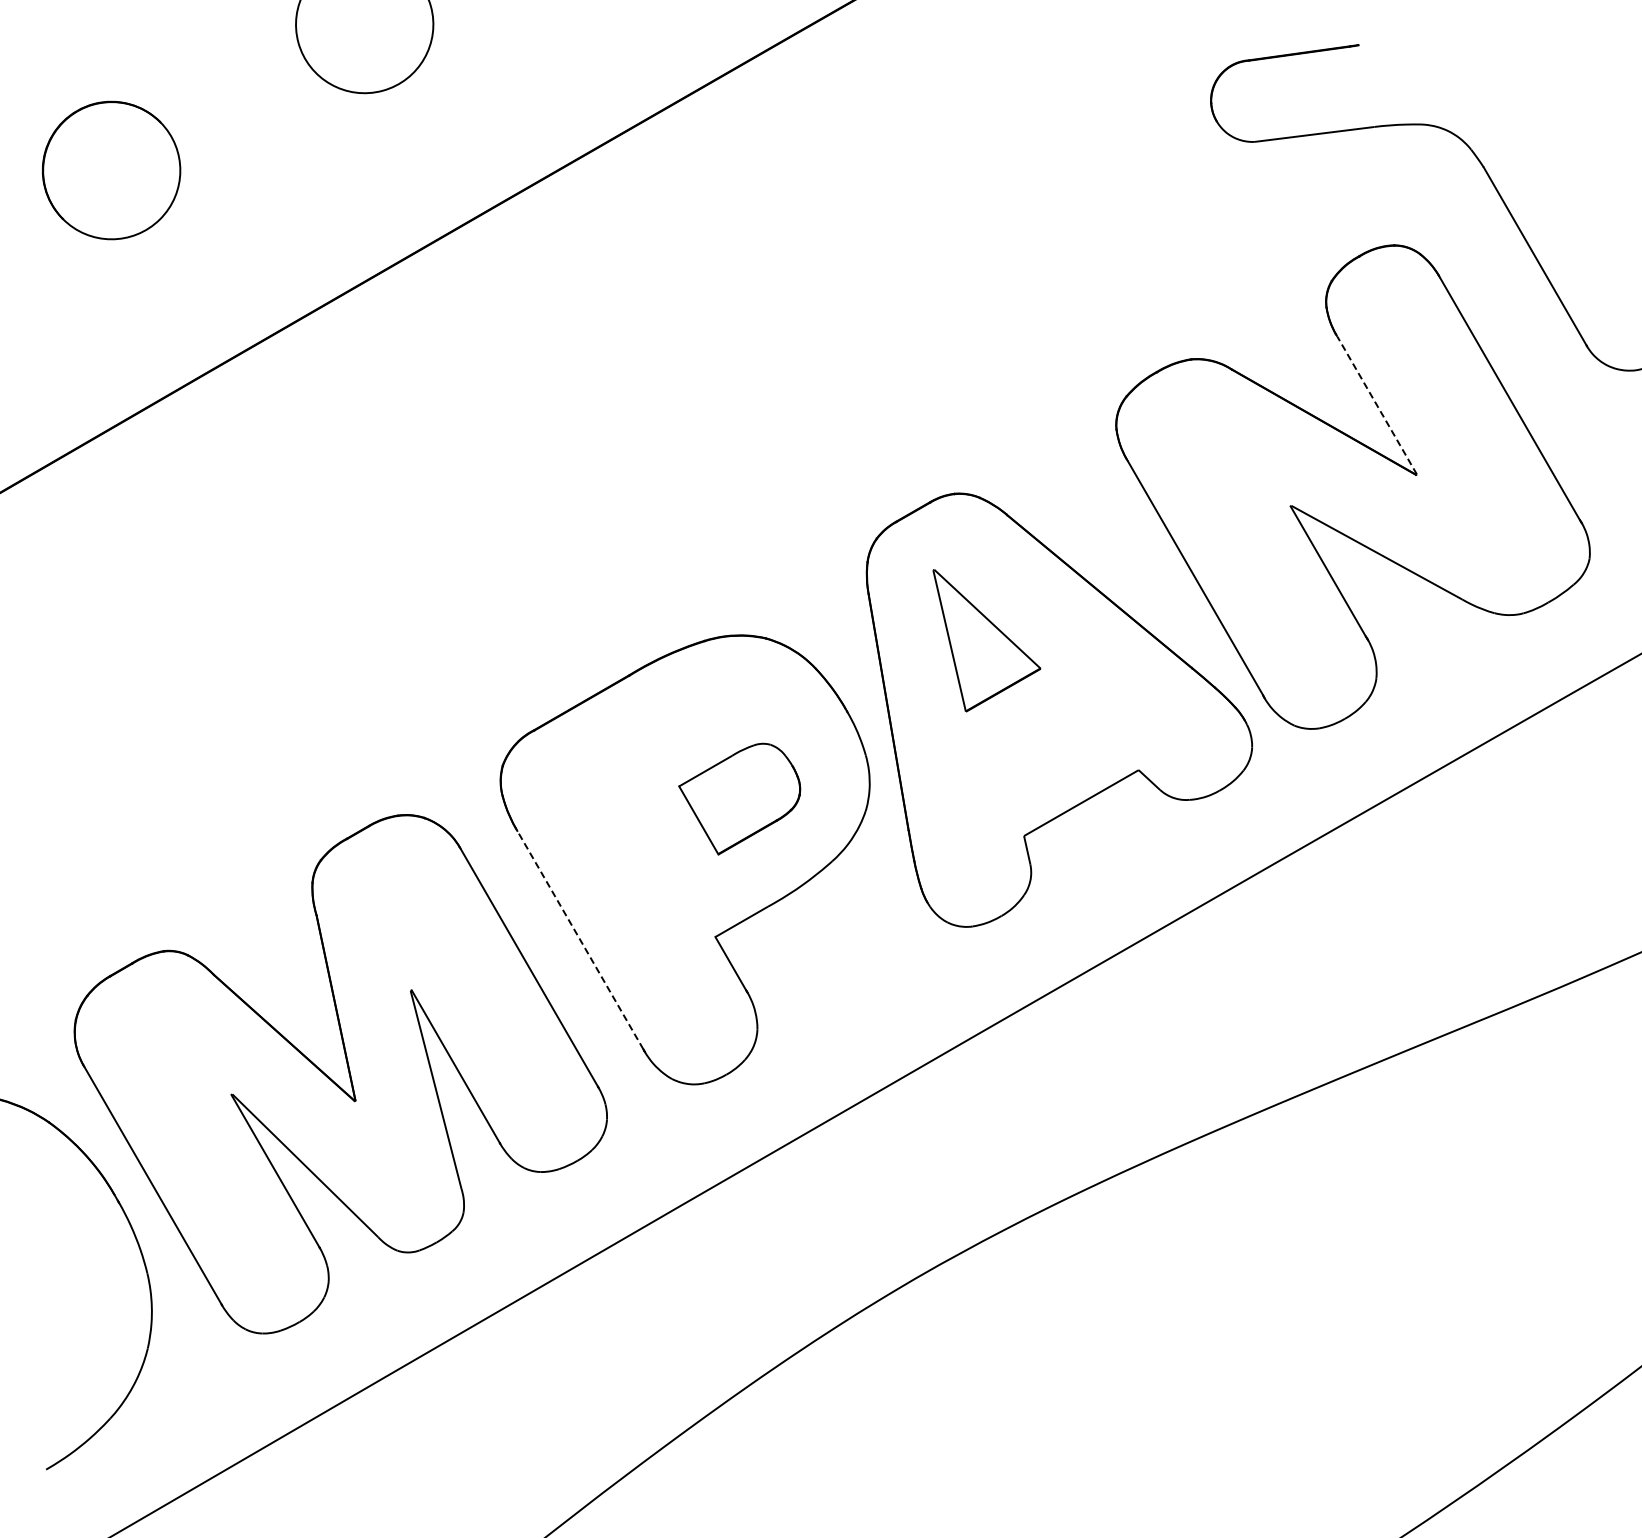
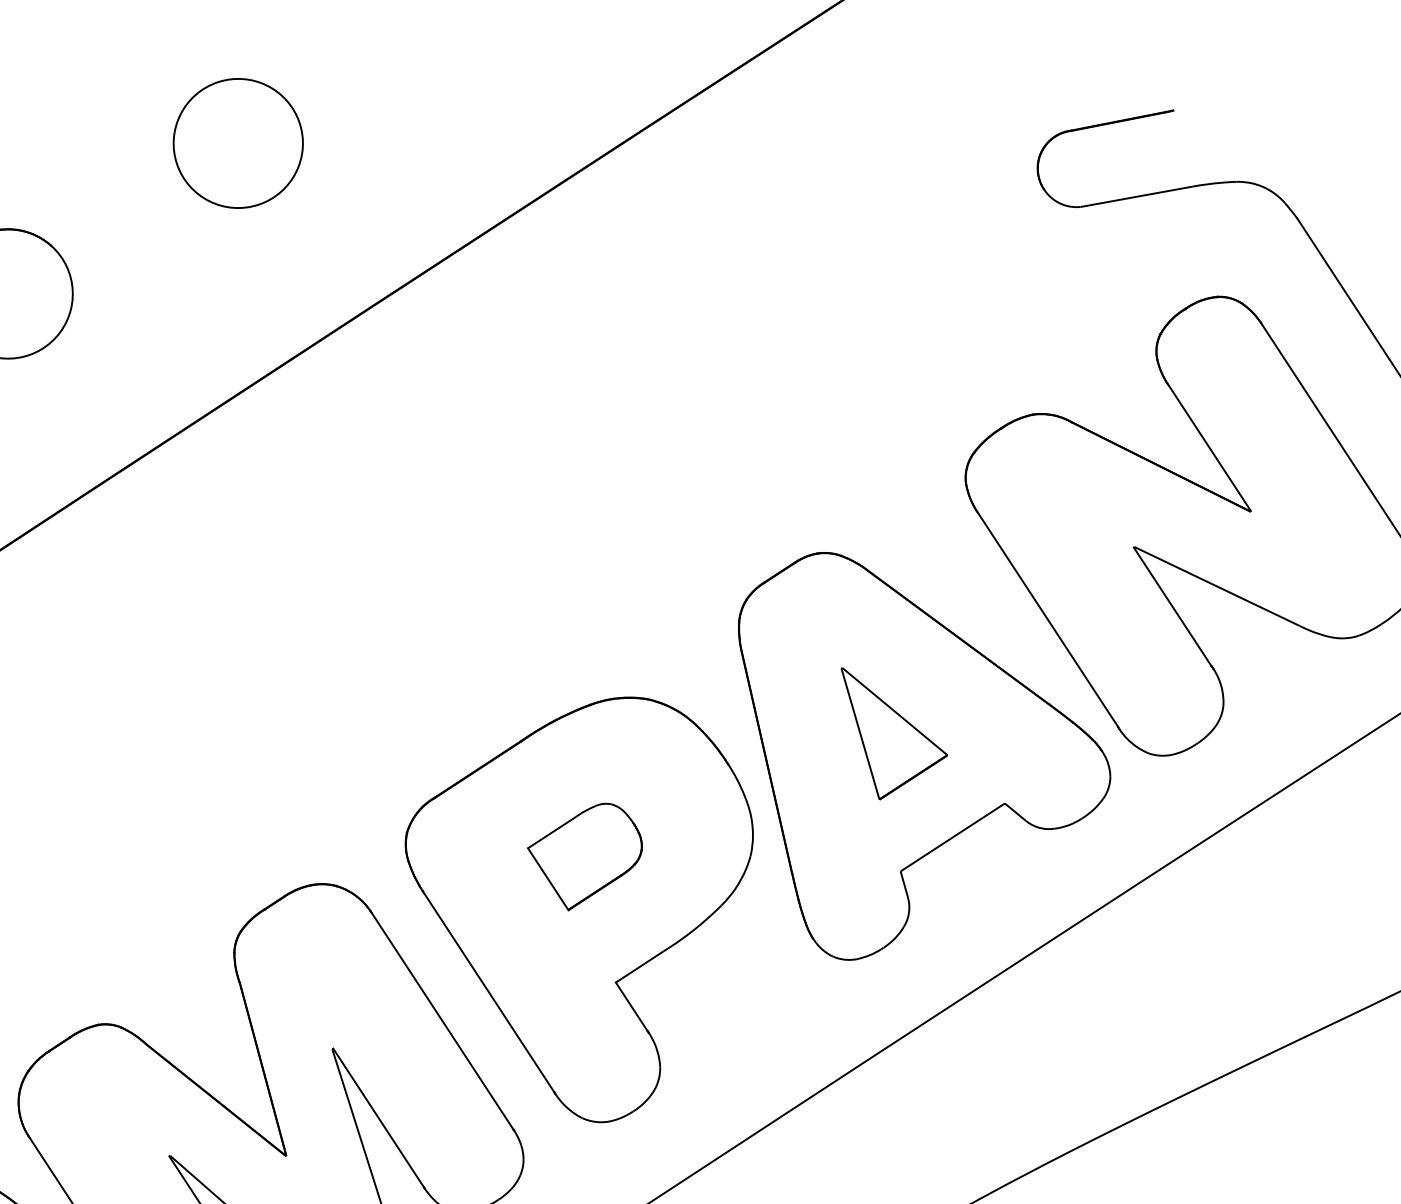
line: (1376, 405) -> (1209, 448), dashed -> solid
part: (986, 640) -> (895, 731), moved
part: (739, 798) -> (585, 856), moved
line: (580, 940) -> (489, 992), dashed -> solid

